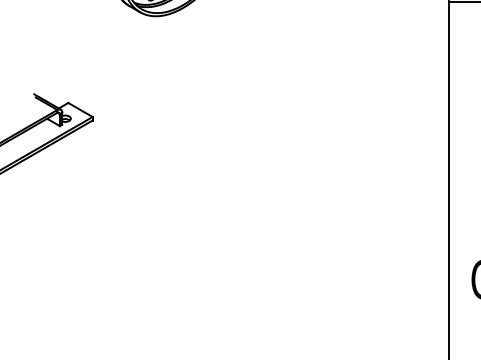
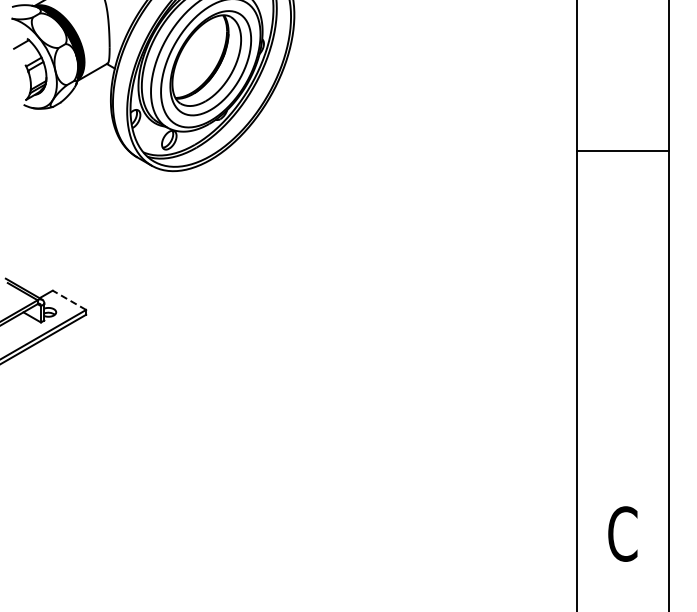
line: (80, 110) -> (69, 300), solid -> dashed

